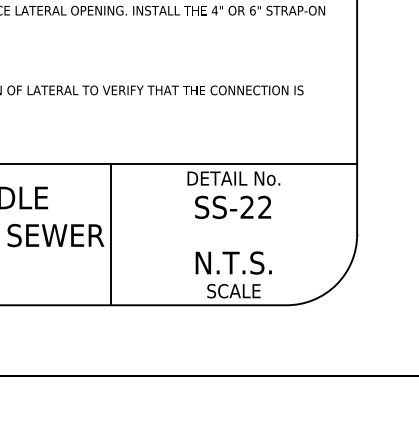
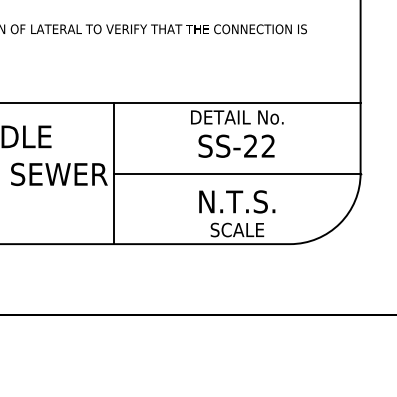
line: (233, 234) -> (236, 173), added

